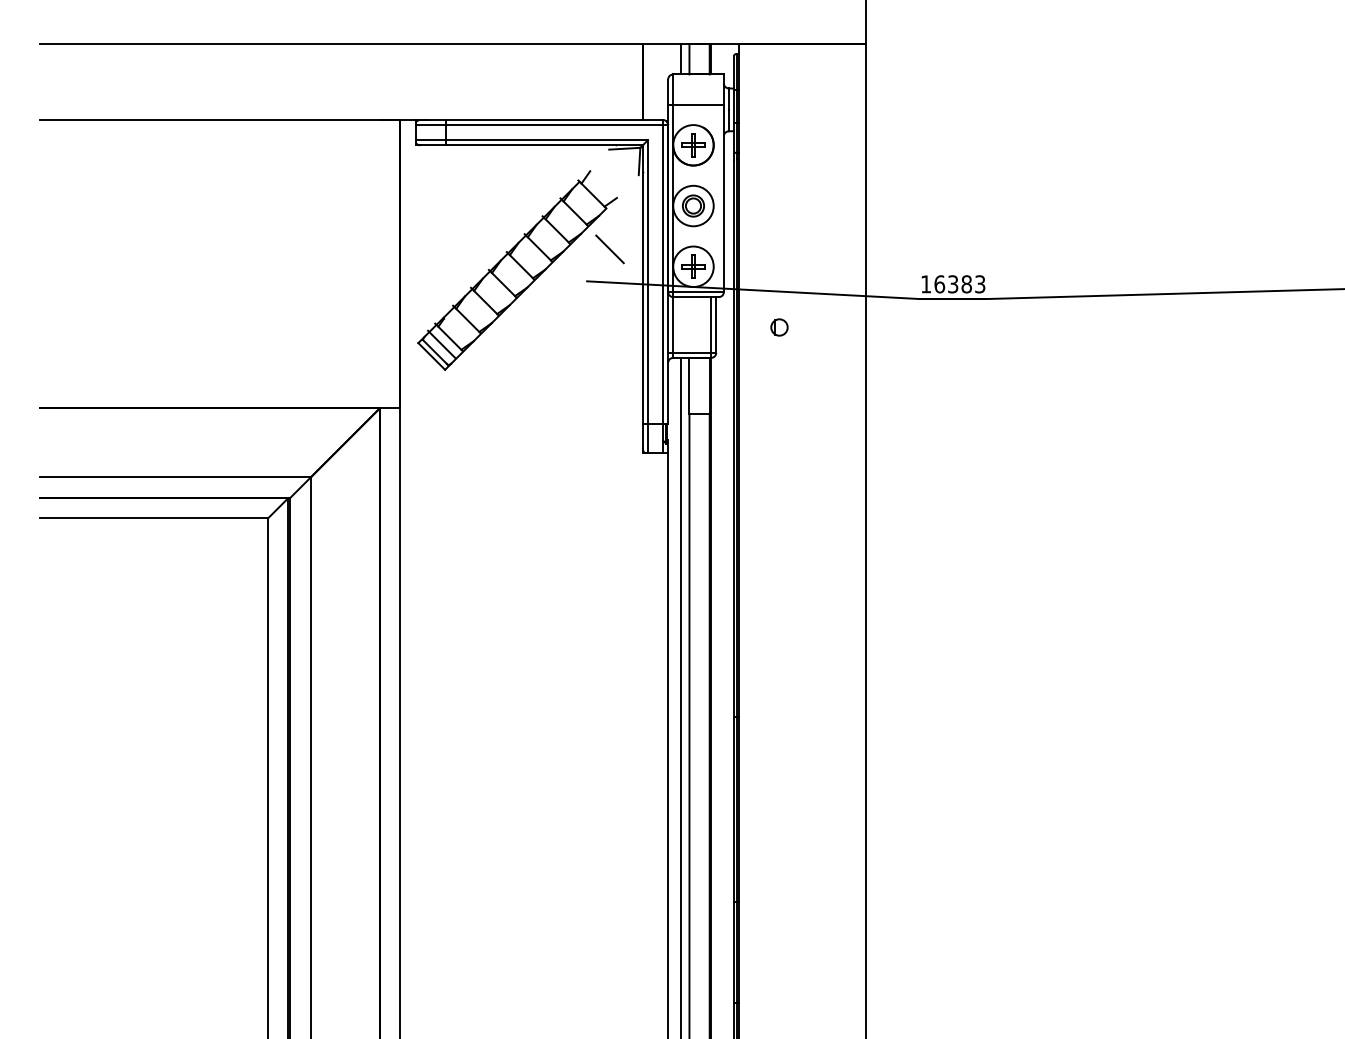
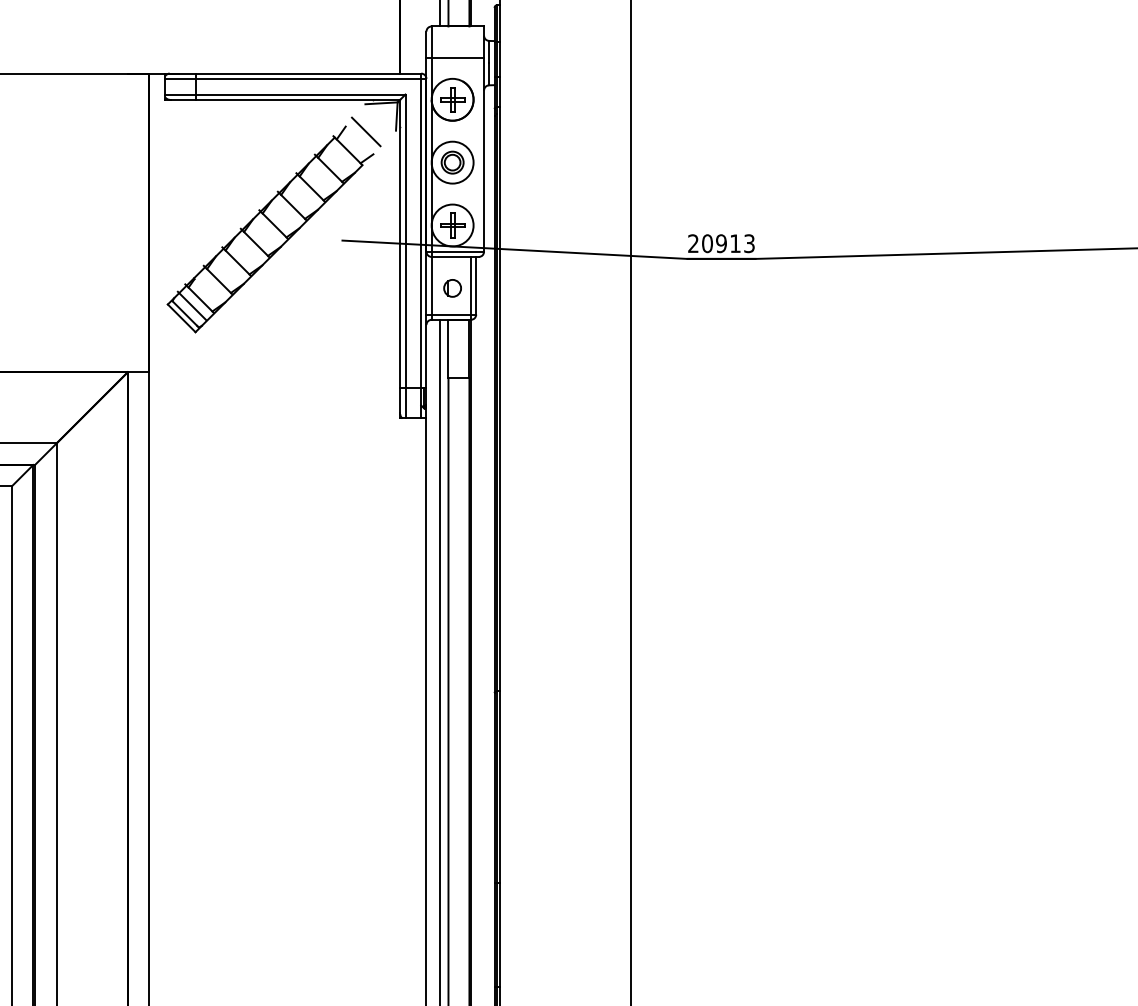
line: (609, 249) -> (365, 132), moved
text: (946, 284) -> (714, 243), 16383 -> 20913
part: (779, 327) -> (452, 288), moved

